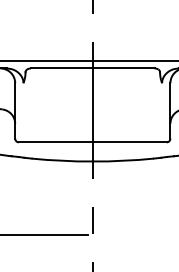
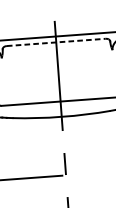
line: (92, 68) -> (56, 42), solid -> dashed

